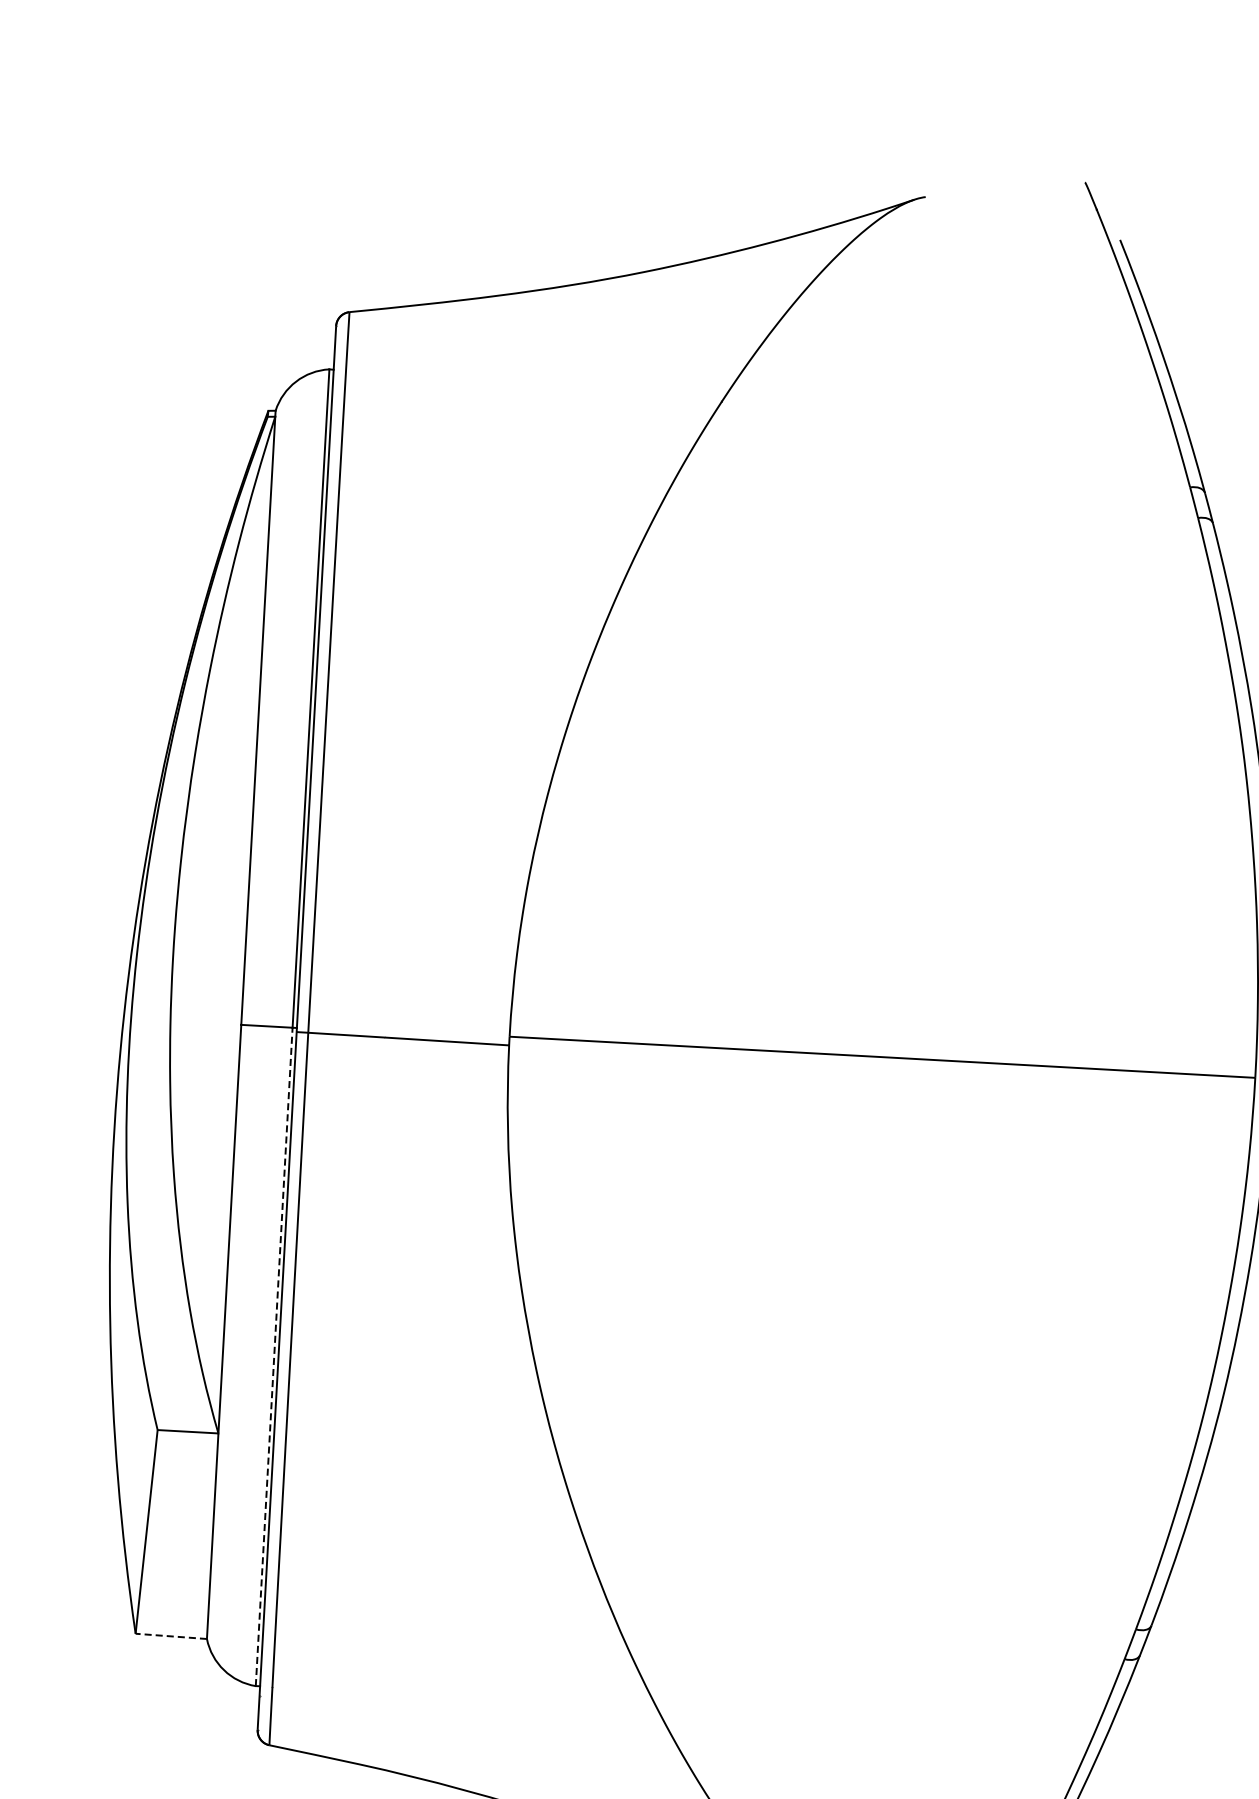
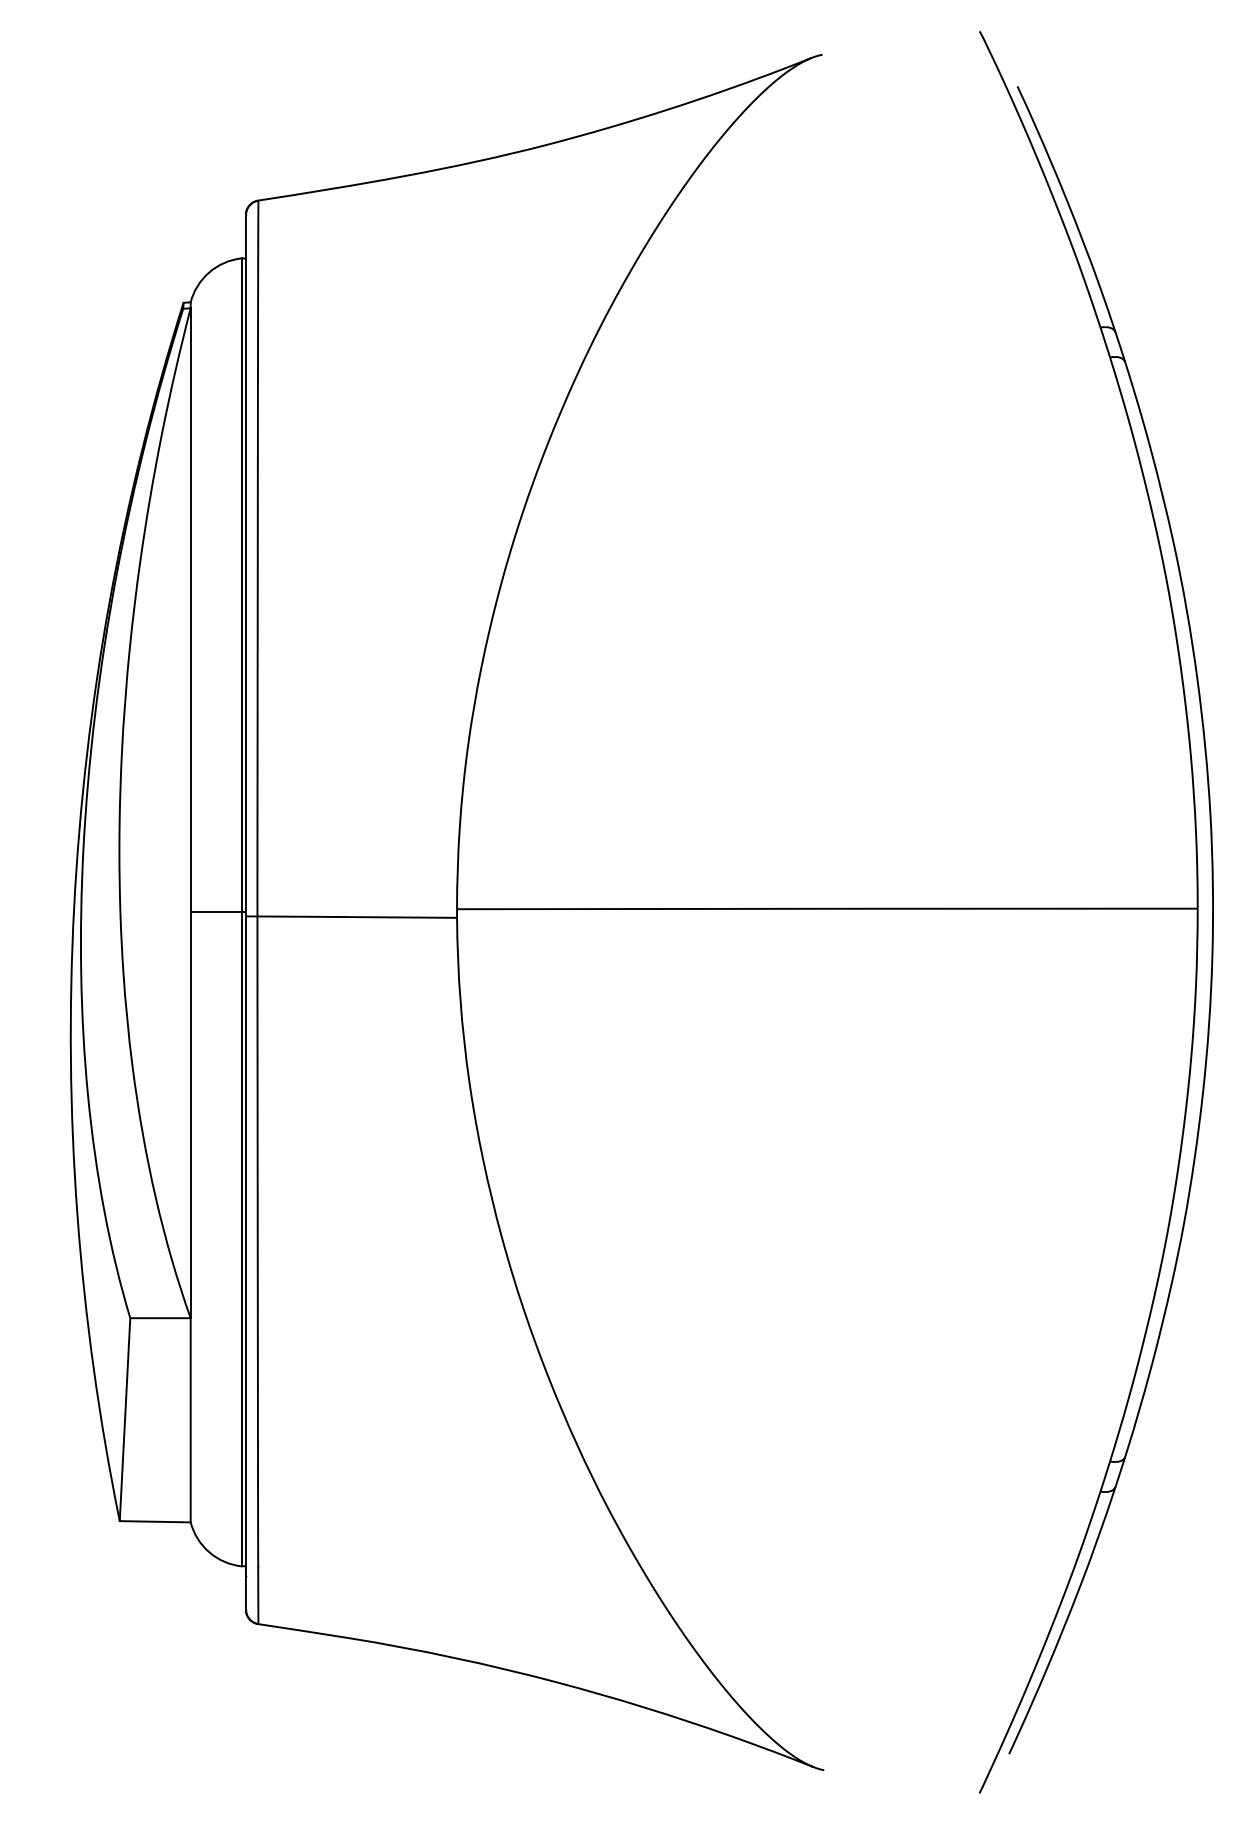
line: (274, 1357) -> (241, 1239), dashed -> solid
line: (170, 1636) -> (154, 1521), dashed -> solid

